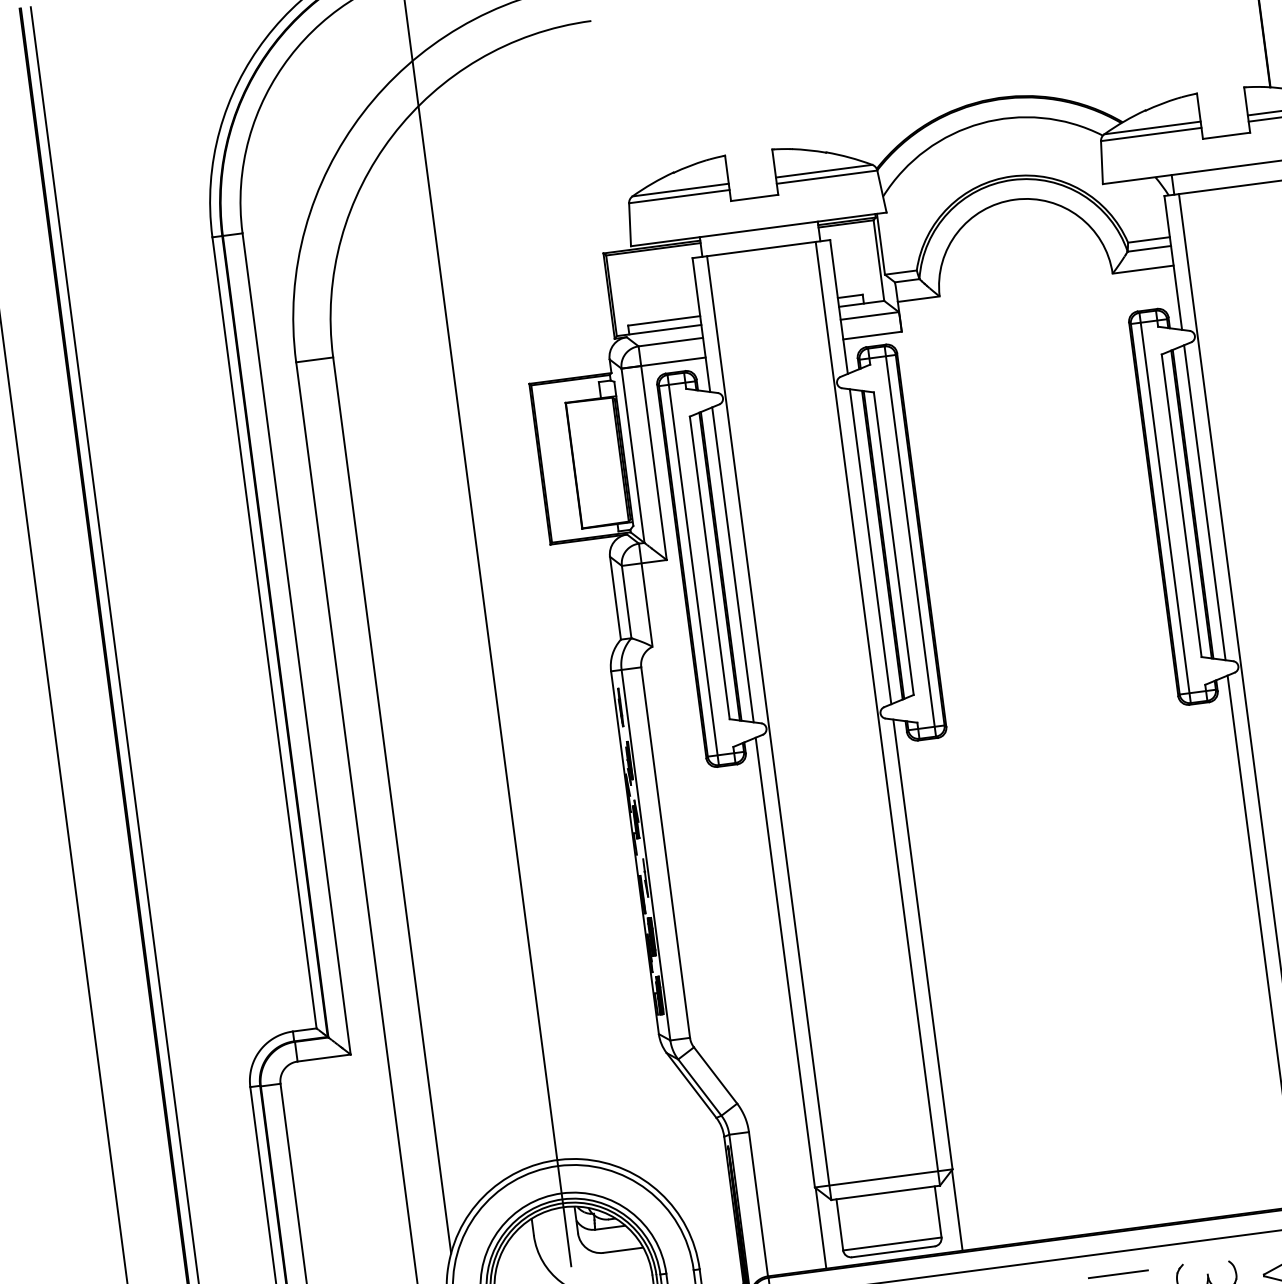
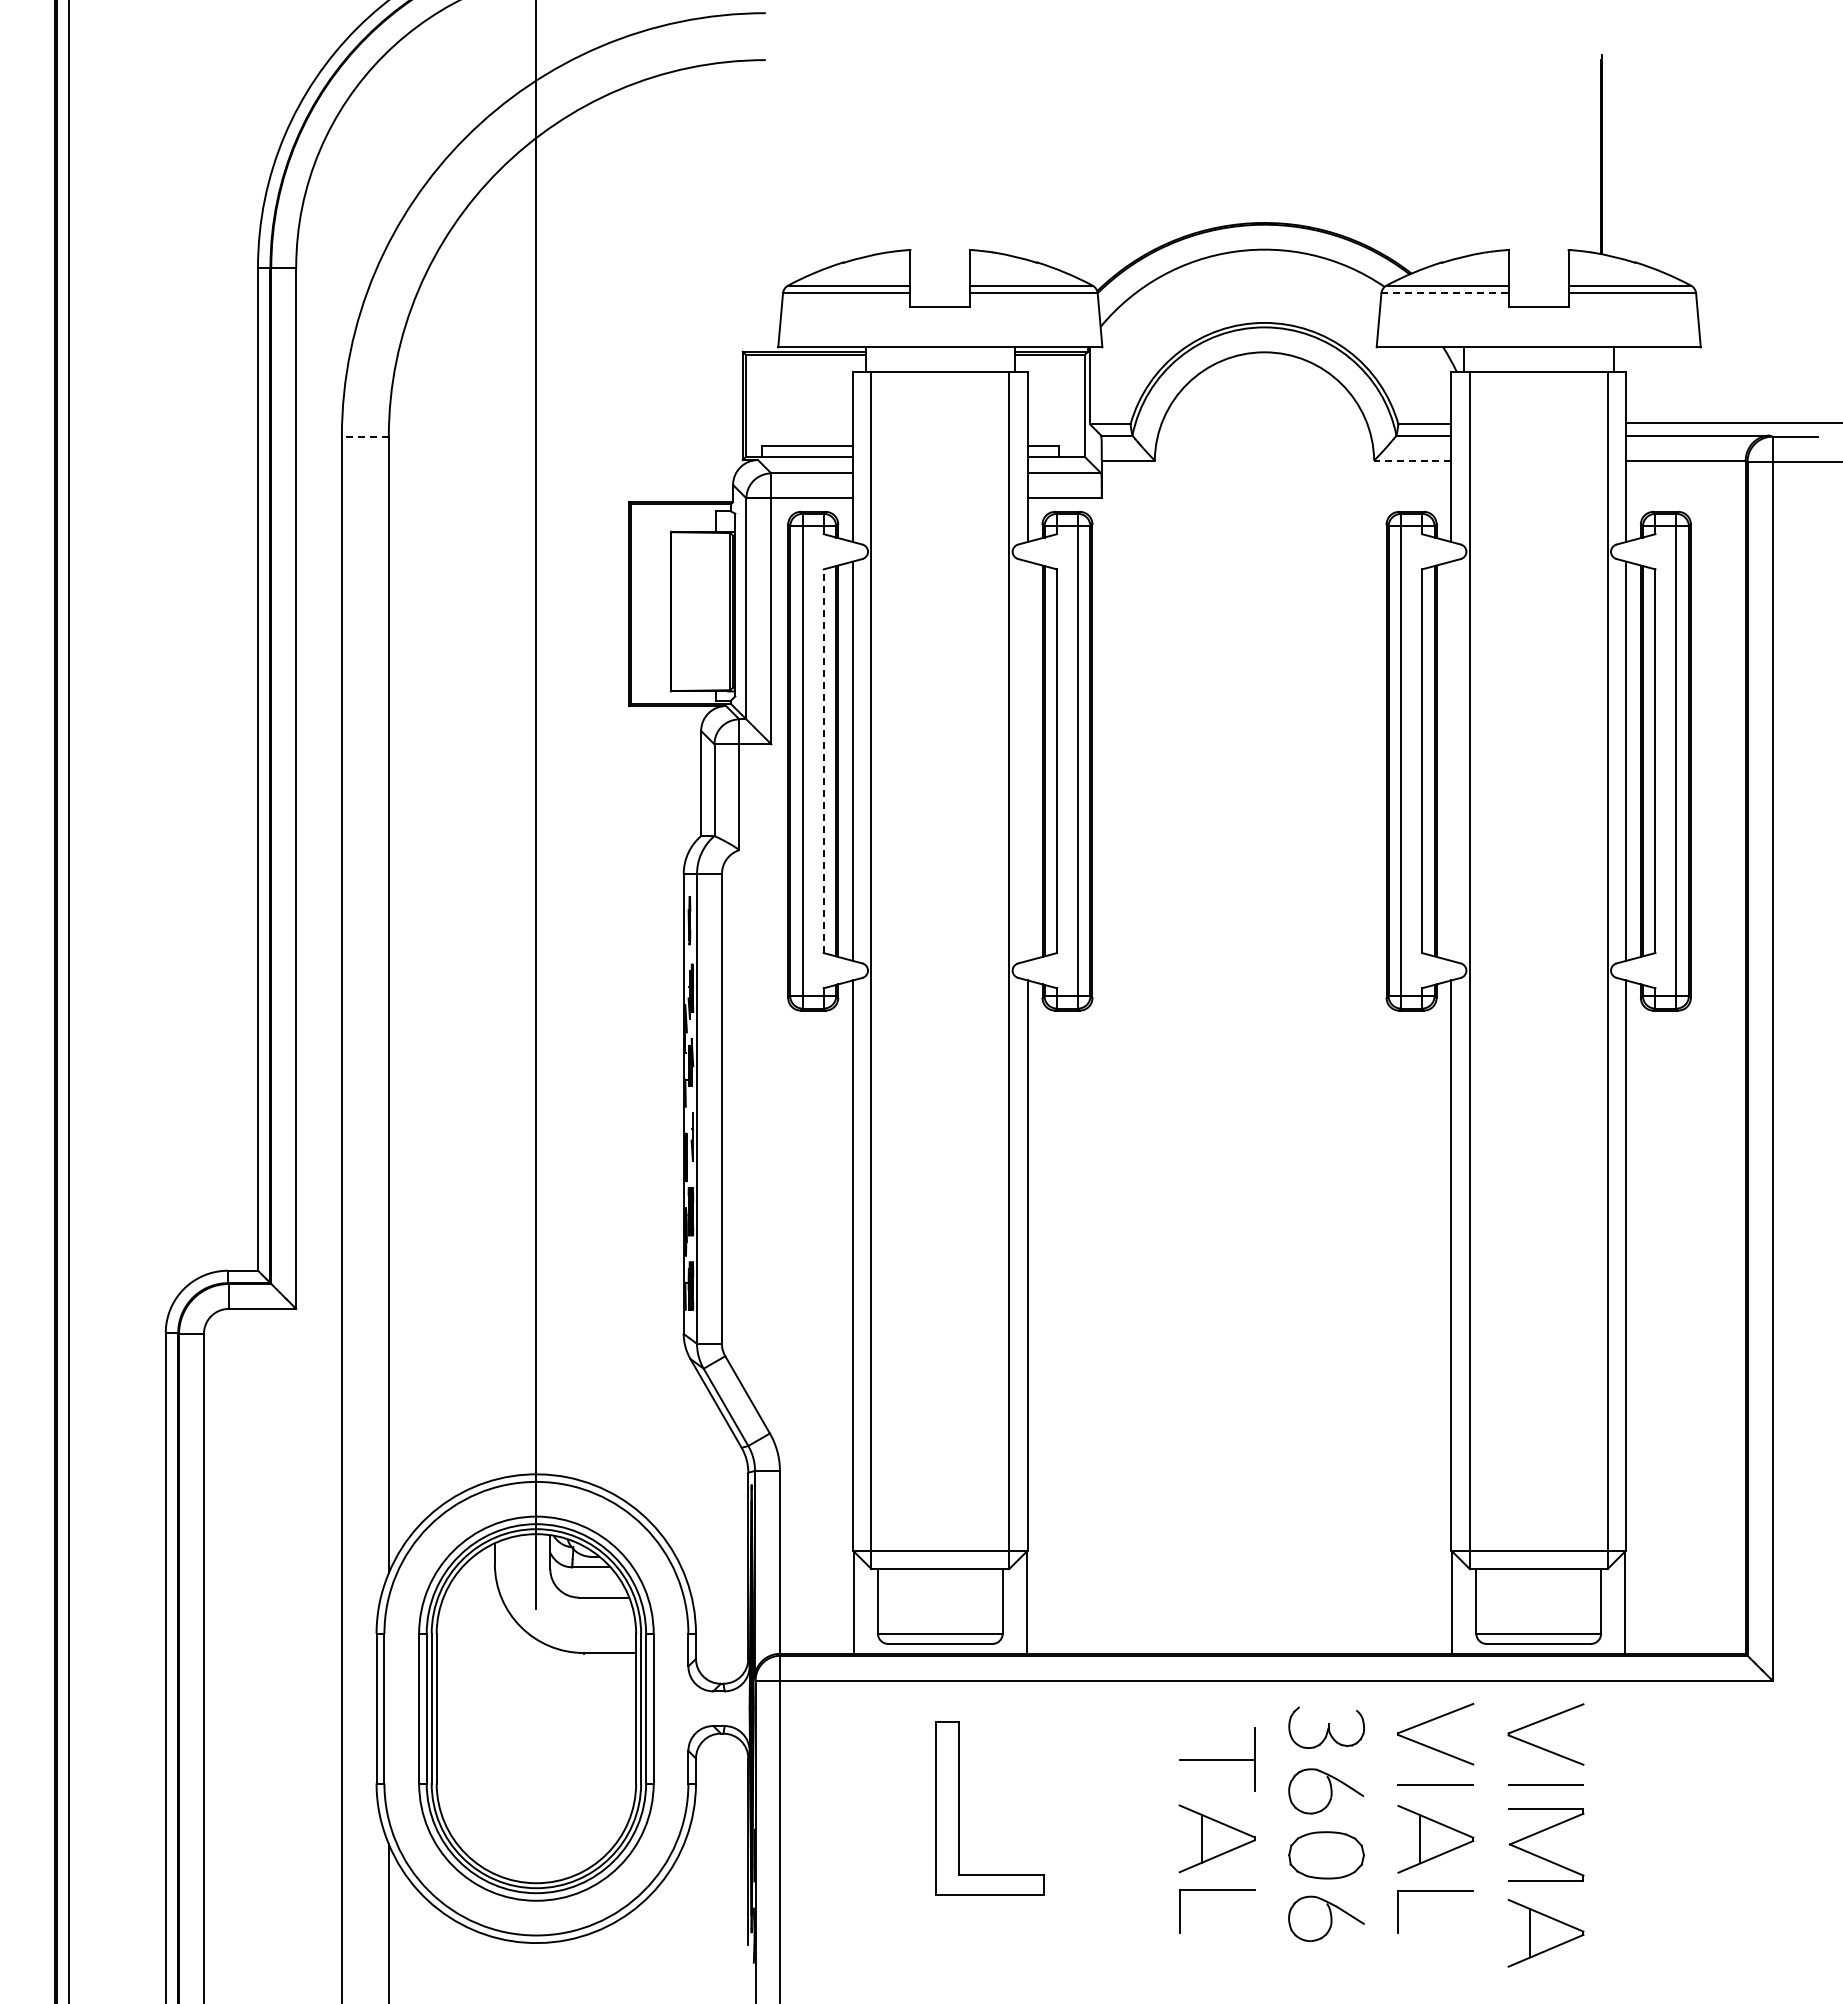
line: (1151, 134) -> (1445, 293), solid -> dashed
line: (1142, 269) -> (1412, 460), solid -> dashed
line: (314, 360) -> (364, 437), solid -> dashed
line: (1204, 502) -> (1451, 760), removed
line: (870, 546) -> (1027, 760), removed
line: (709, 568) -> (823, 761), solid -> dashed
line: (1117, 1274) -> (1216, 1708), removed

